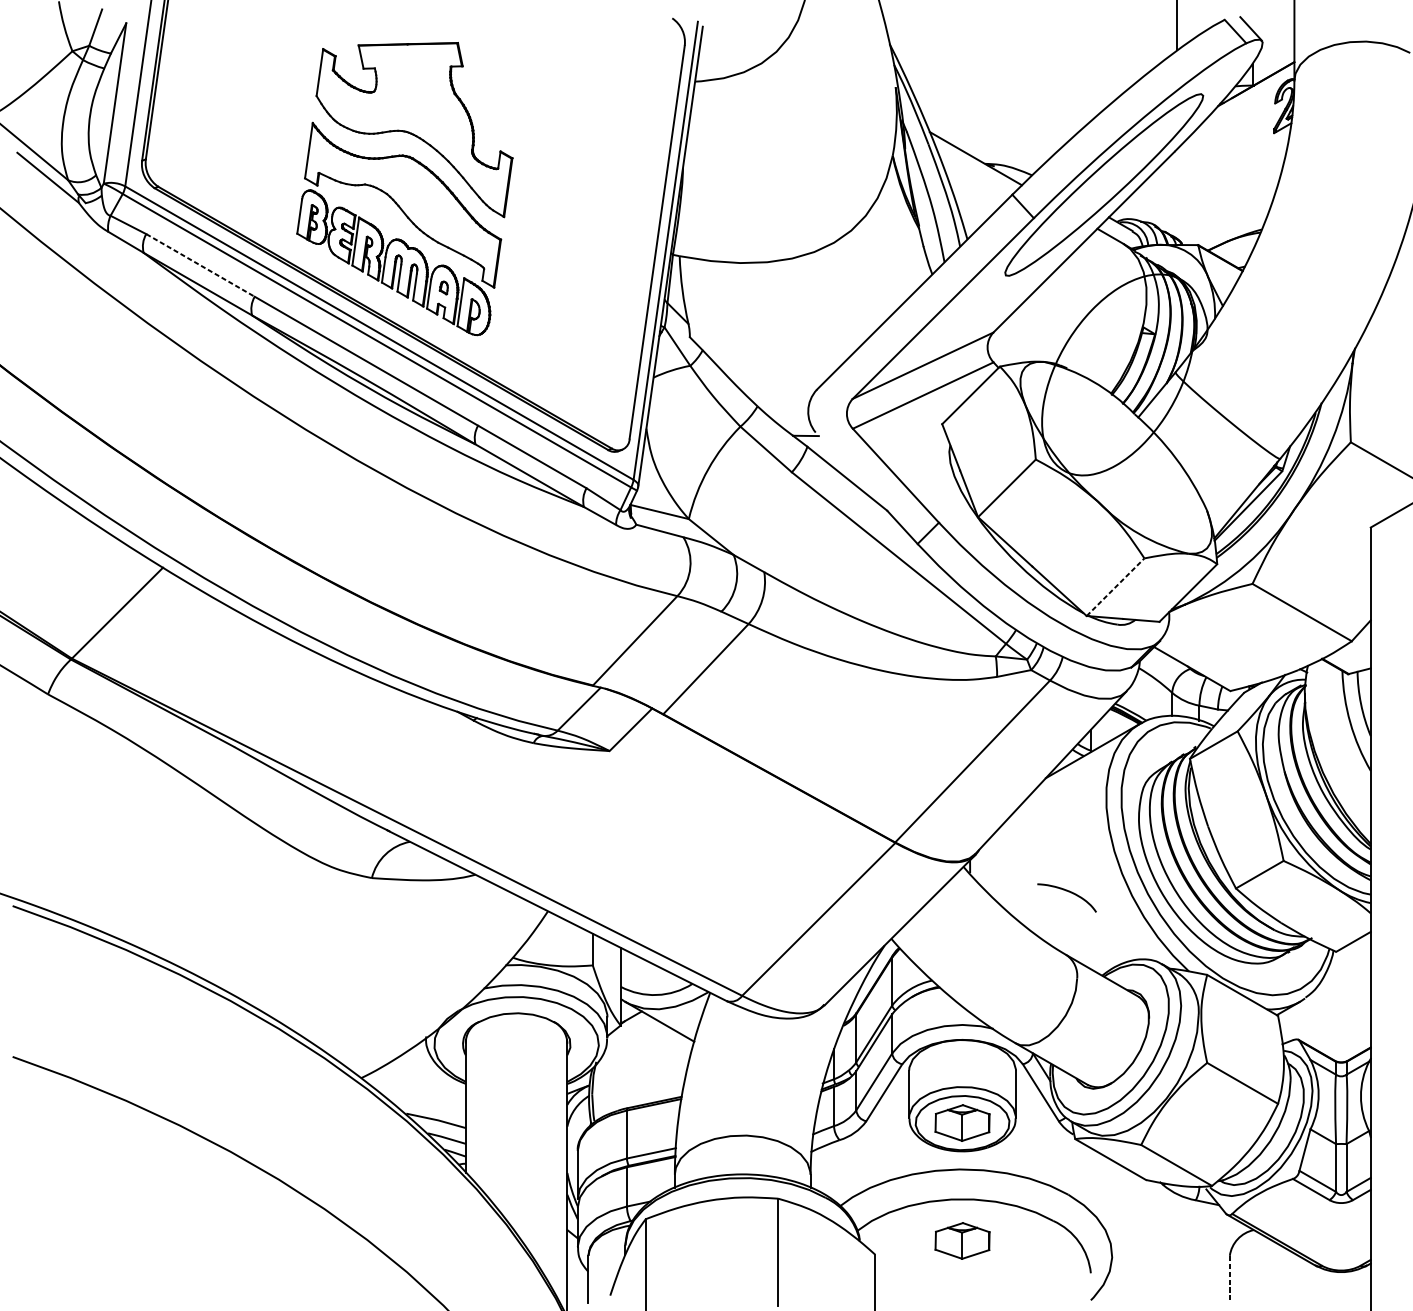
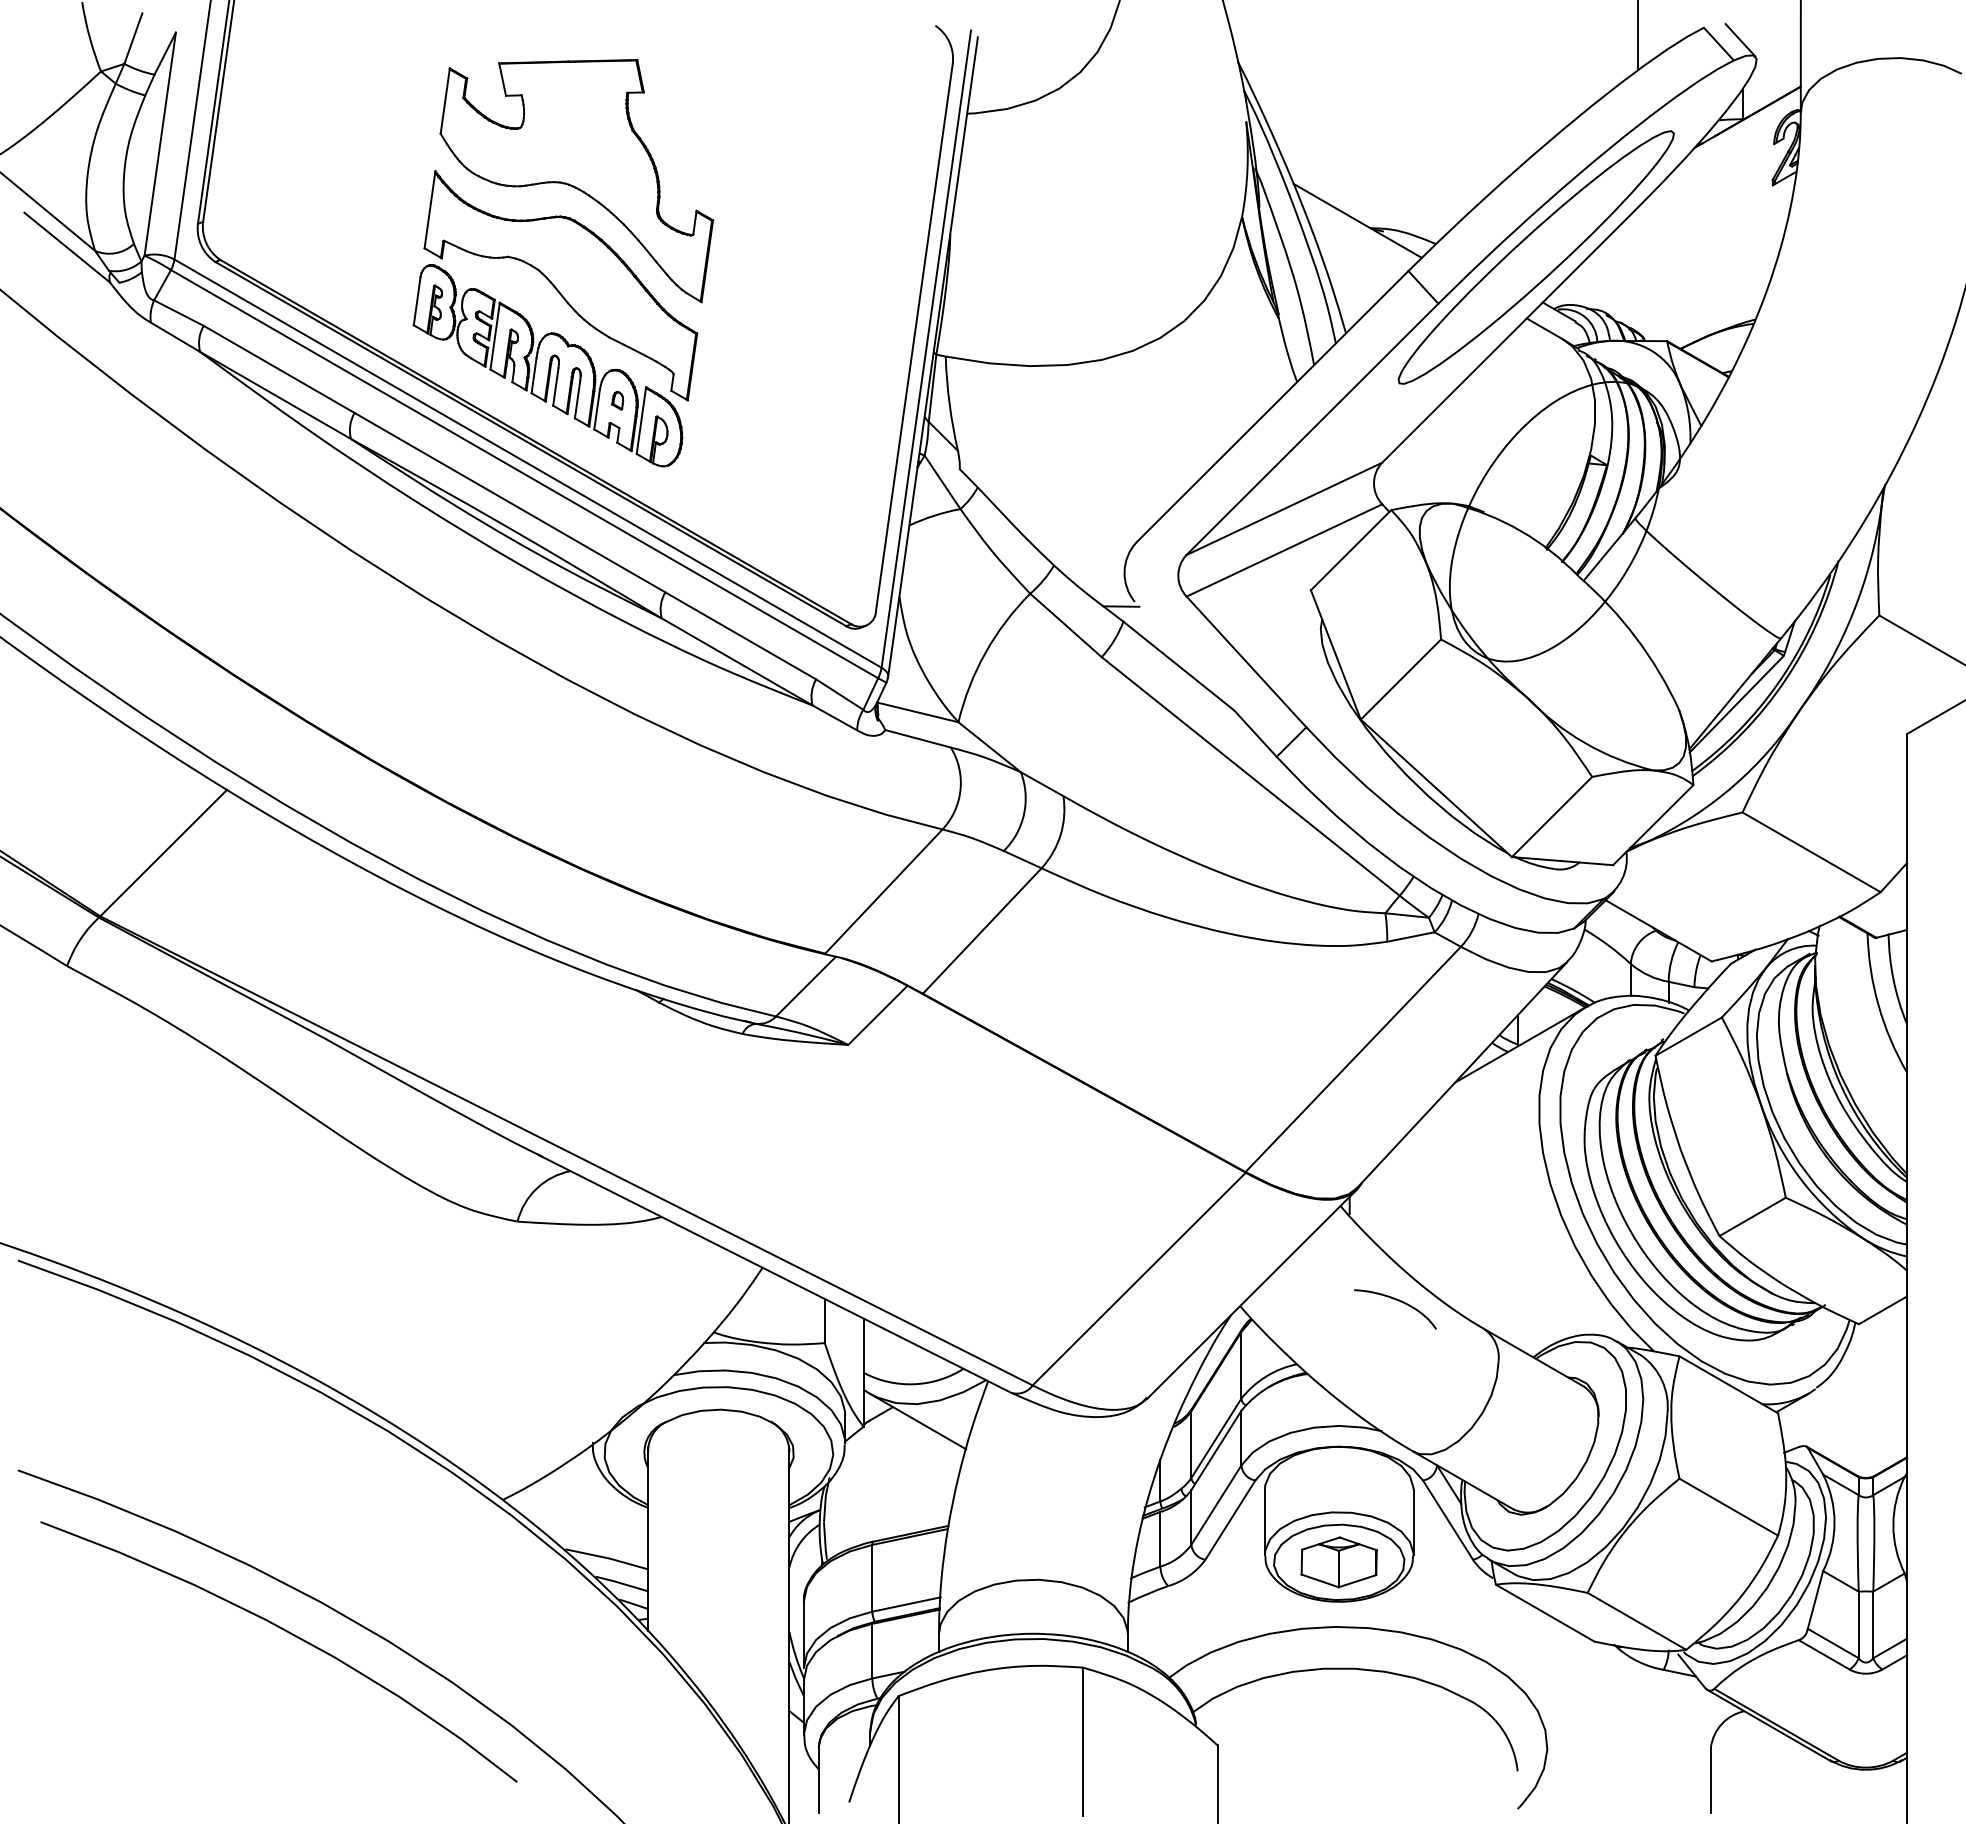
line: (200, 265) -> (279, 369), dashed -> solid
line: (1115, 587) -> (1552, 817), dashed -> solid
curve: (1069, 892) -> (1398, 1301), moved
curve: (207, 1174) -> (288, 1633), added
part: (962, 1241) -> (1338, 1726), removed
line: (1229, 1279) -> (1710, 1779), dashed -> solid

